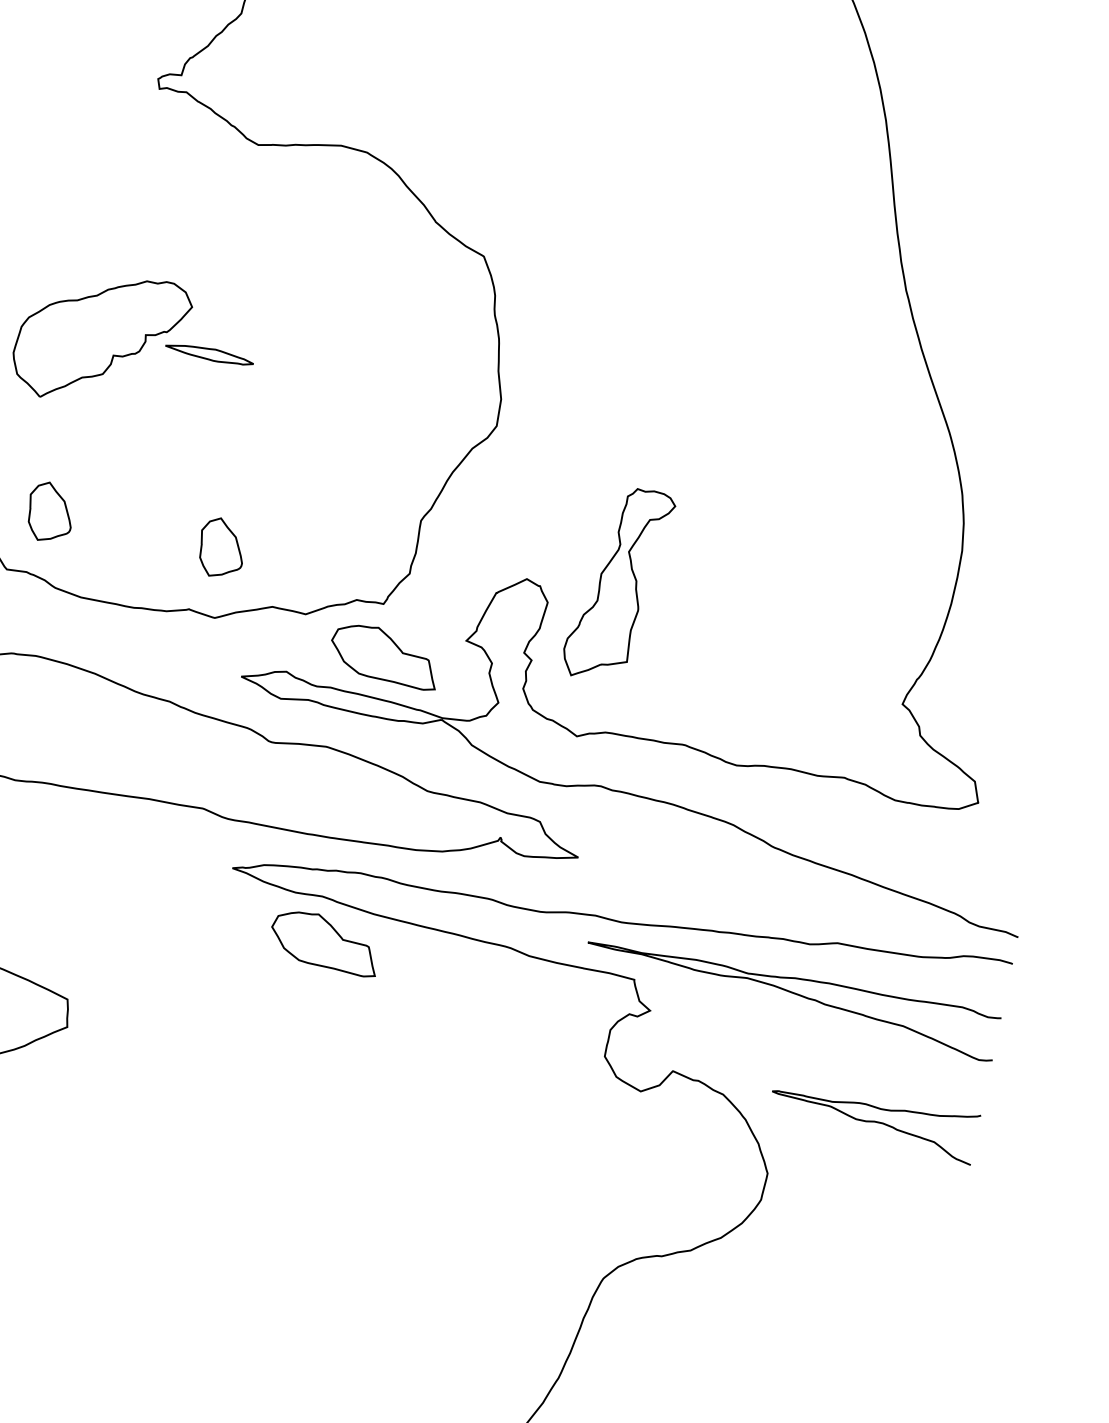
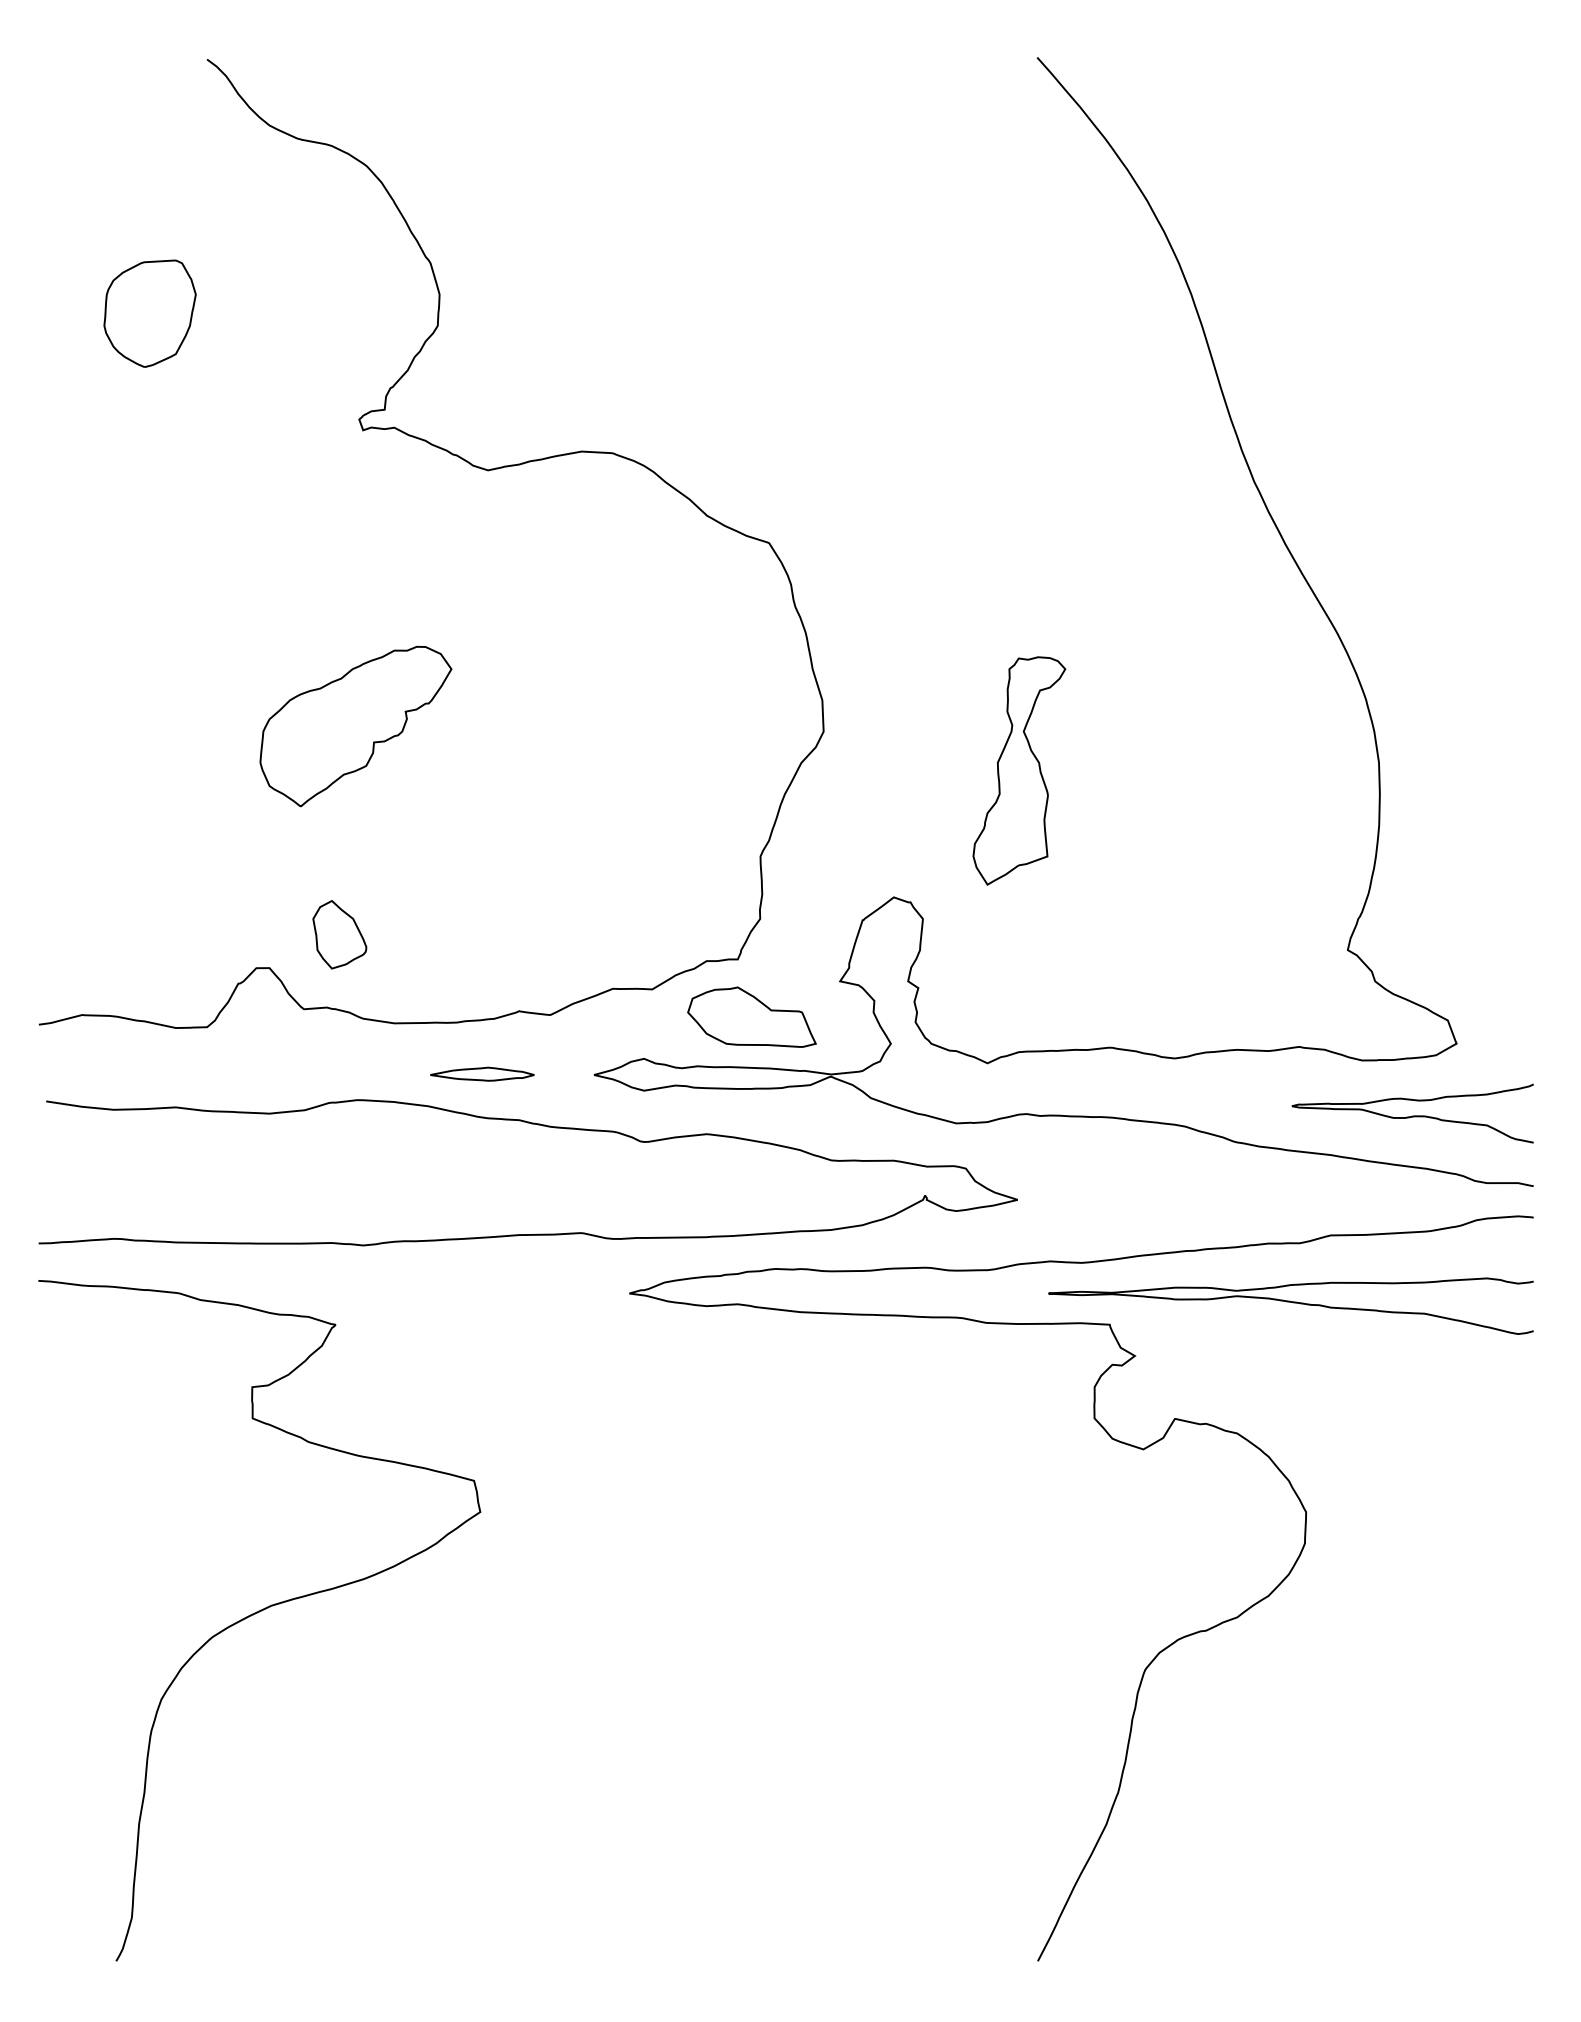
part: (209, 353) -> (482, 1073), moved
part: (221, 548) -> (541, 934), removed
part: (618, 584) -> (1019, 770), moved
part: (325, 941) -> (751, 1354), removed
curve: (872, 1120) -> (1412, 1115), moved

